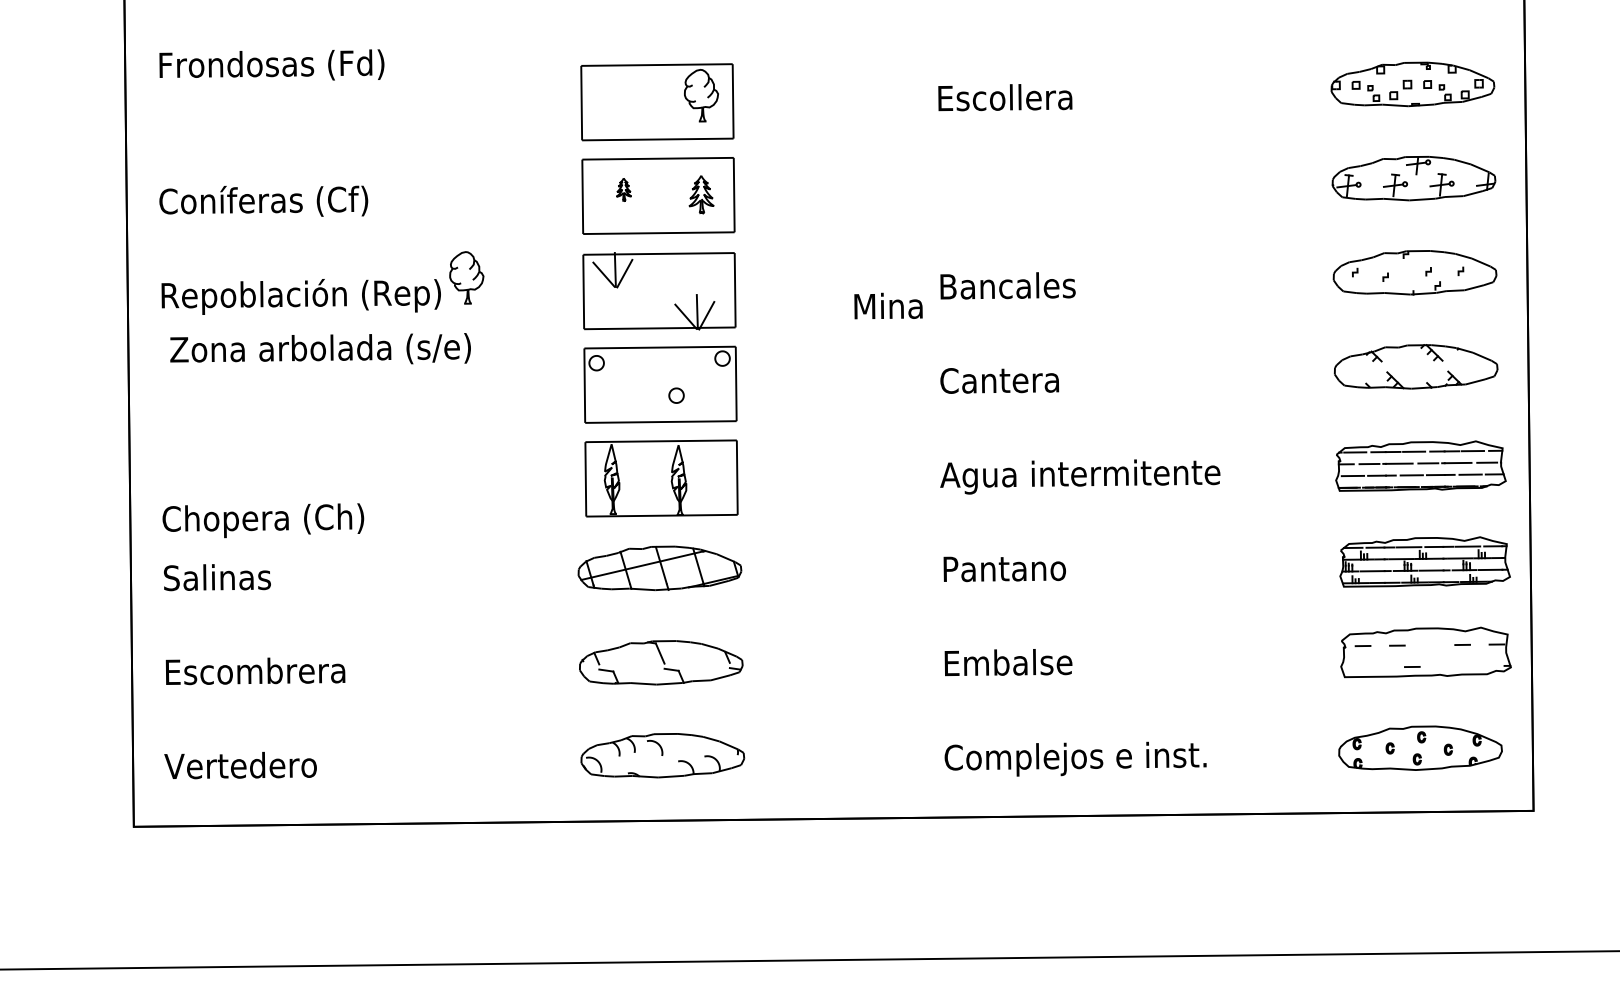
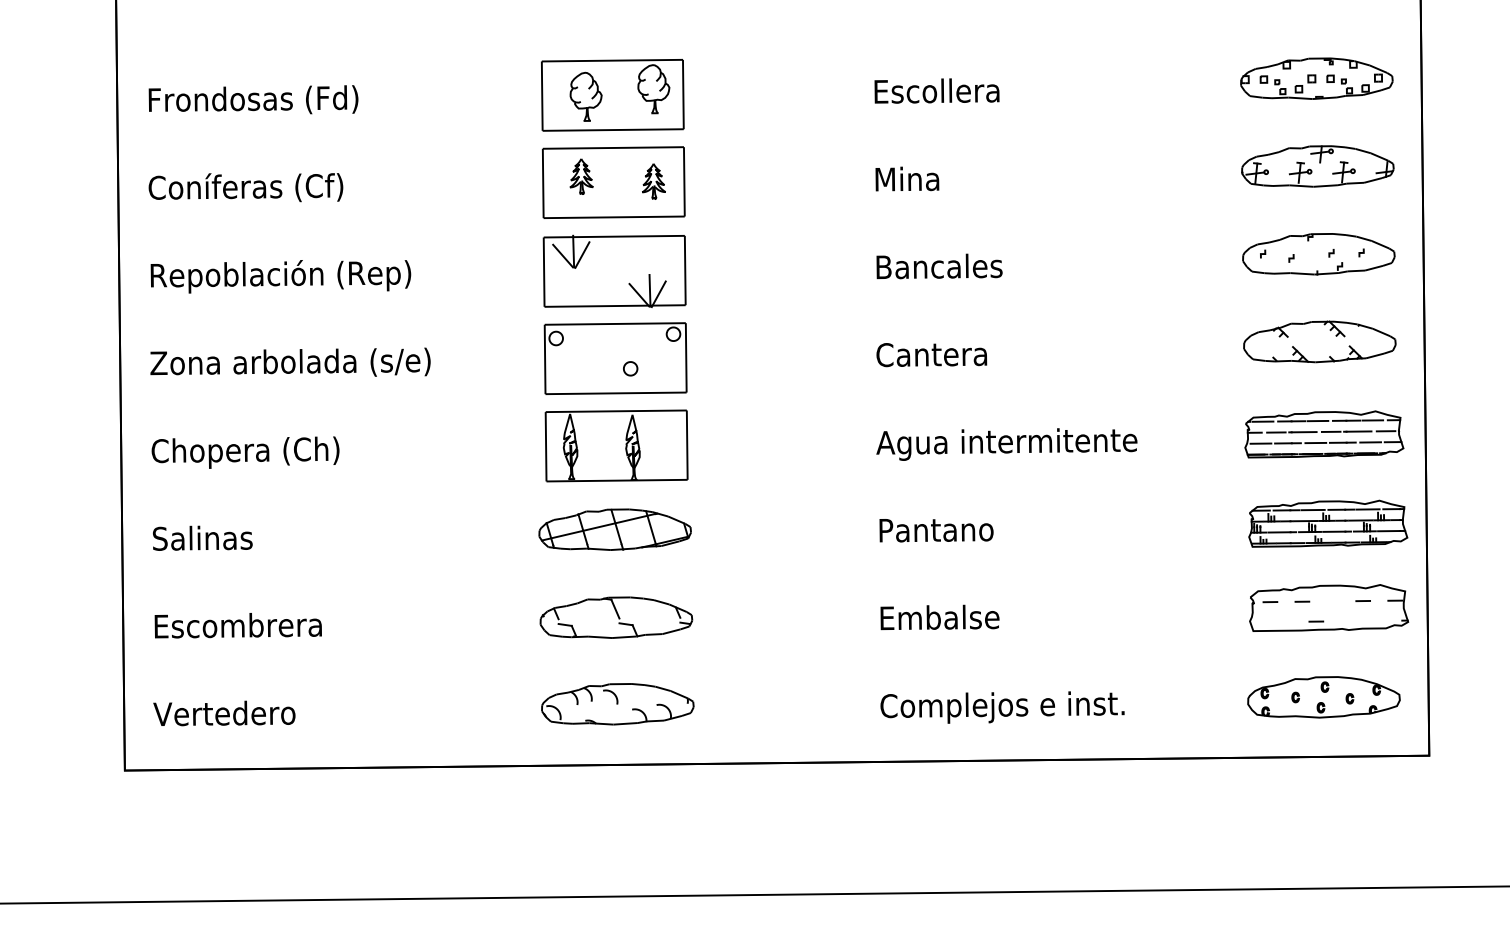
text: (271, 64) -> (253, 99), moved
part: (623, 189) -> (581, 176), size x1.67
part: (466, 277) -> (585, 96), moved
text: (888, 305) -> (907, 178), moved
text: (320, 348) -> (290, 362), moved
text: (263, 520) -> (245, 452), moved

